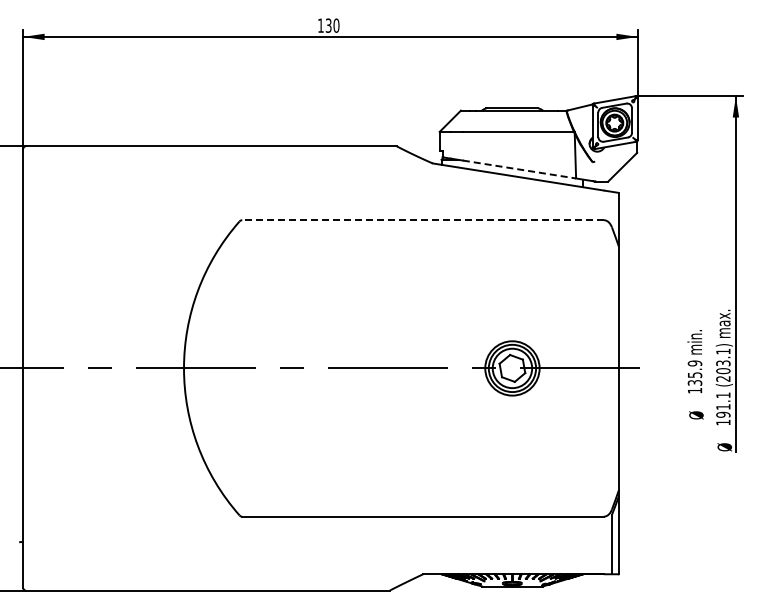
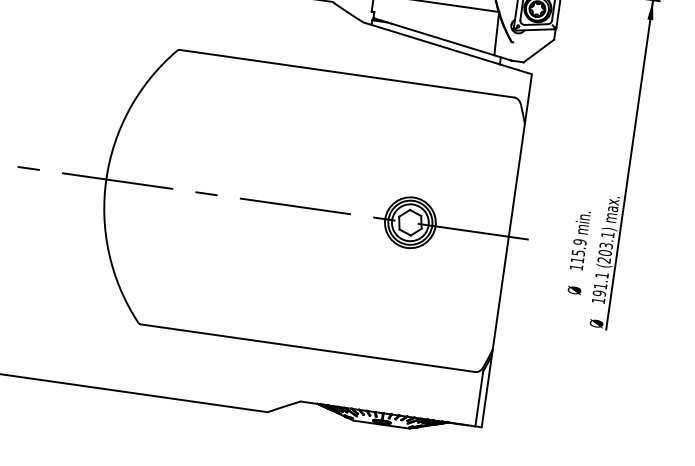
line: (520, 169) -> (444, 39), dashed -> solid
line: (423, 220) -> (347, 74), dashed -> solid
text: (694, 382) -> (577, 259), 135.9 -> 115.9

